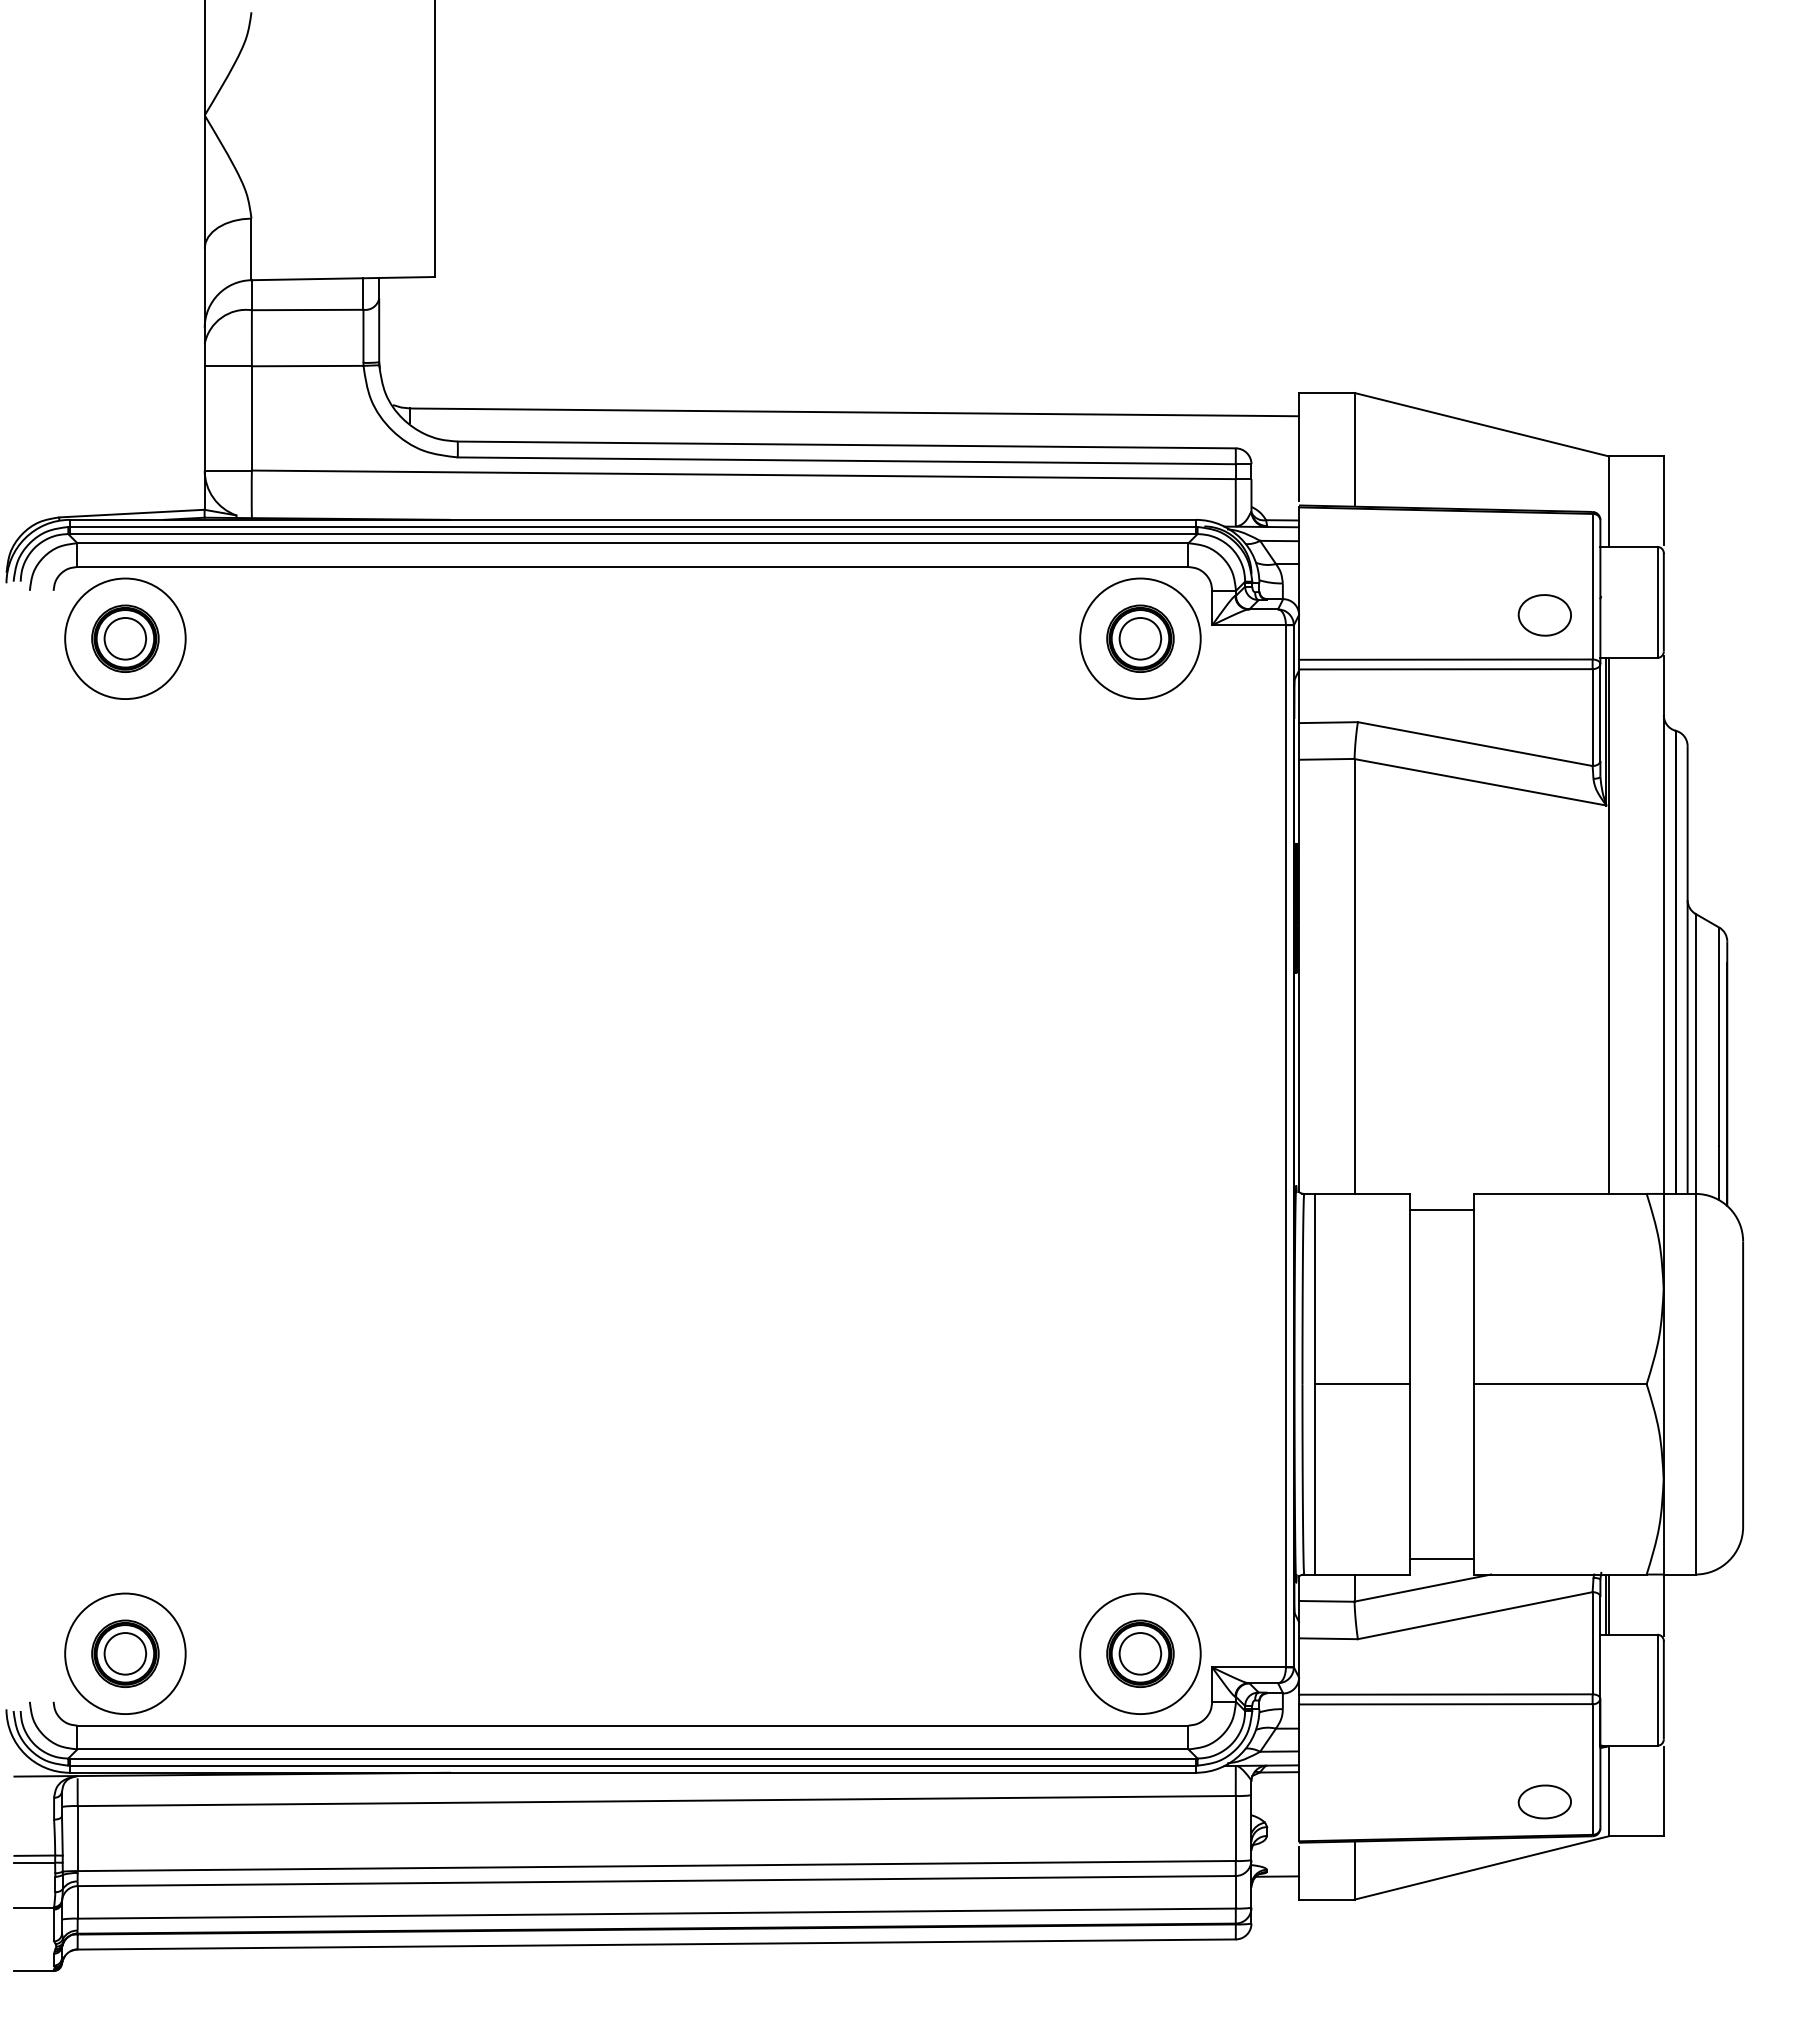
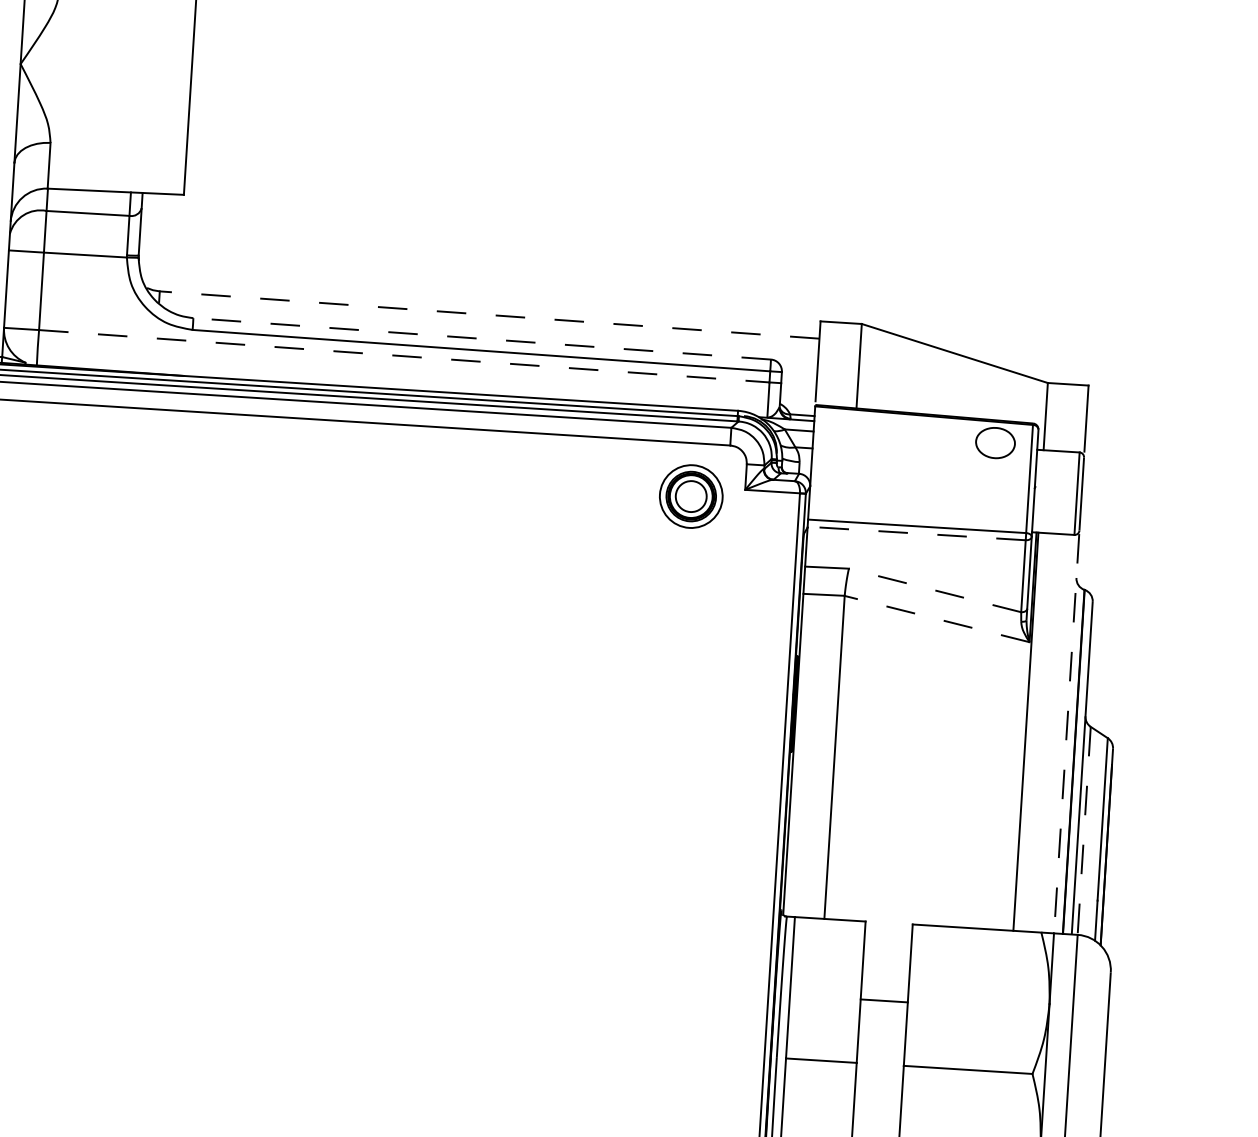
line: (854, 412) -> (489, 315), solid -> dashed
line: (846, 444) -> (481, 338), solid -> dashed
line: (743, 474) -> (404, 355), solid -> dashed
part: (1544, 615) -> (995, 443), moved
circle: (1140, 638) -> (691, 496), size x0.7
line: (1445, 669) -> (916, 533), solid -> dashed
line: (1474, 744) -> (934, 590), solid -> dashed
line: (1480, 782) -> (937, 619), solid -> dashed
line: (1663, 925) -> (1066, 733), solid -> dashed
line: (1695, 1053) -> (1084, 830), solid -> dashed
line: (1441, 1209) -> (884, 1000), moved

